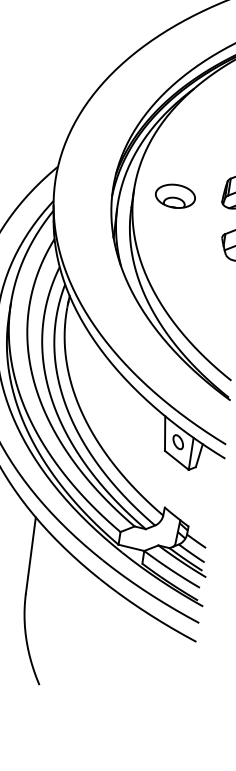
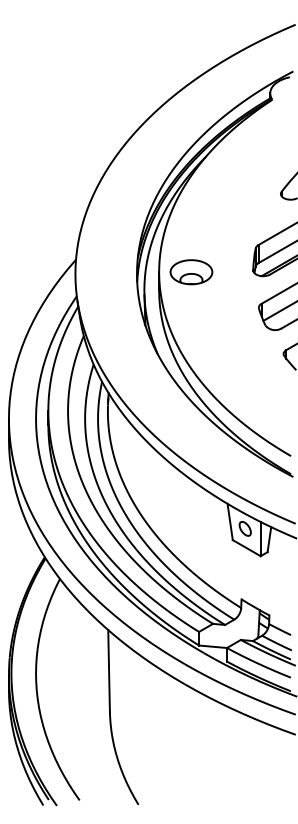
part: (175, 196) -> (191, 272), moved

